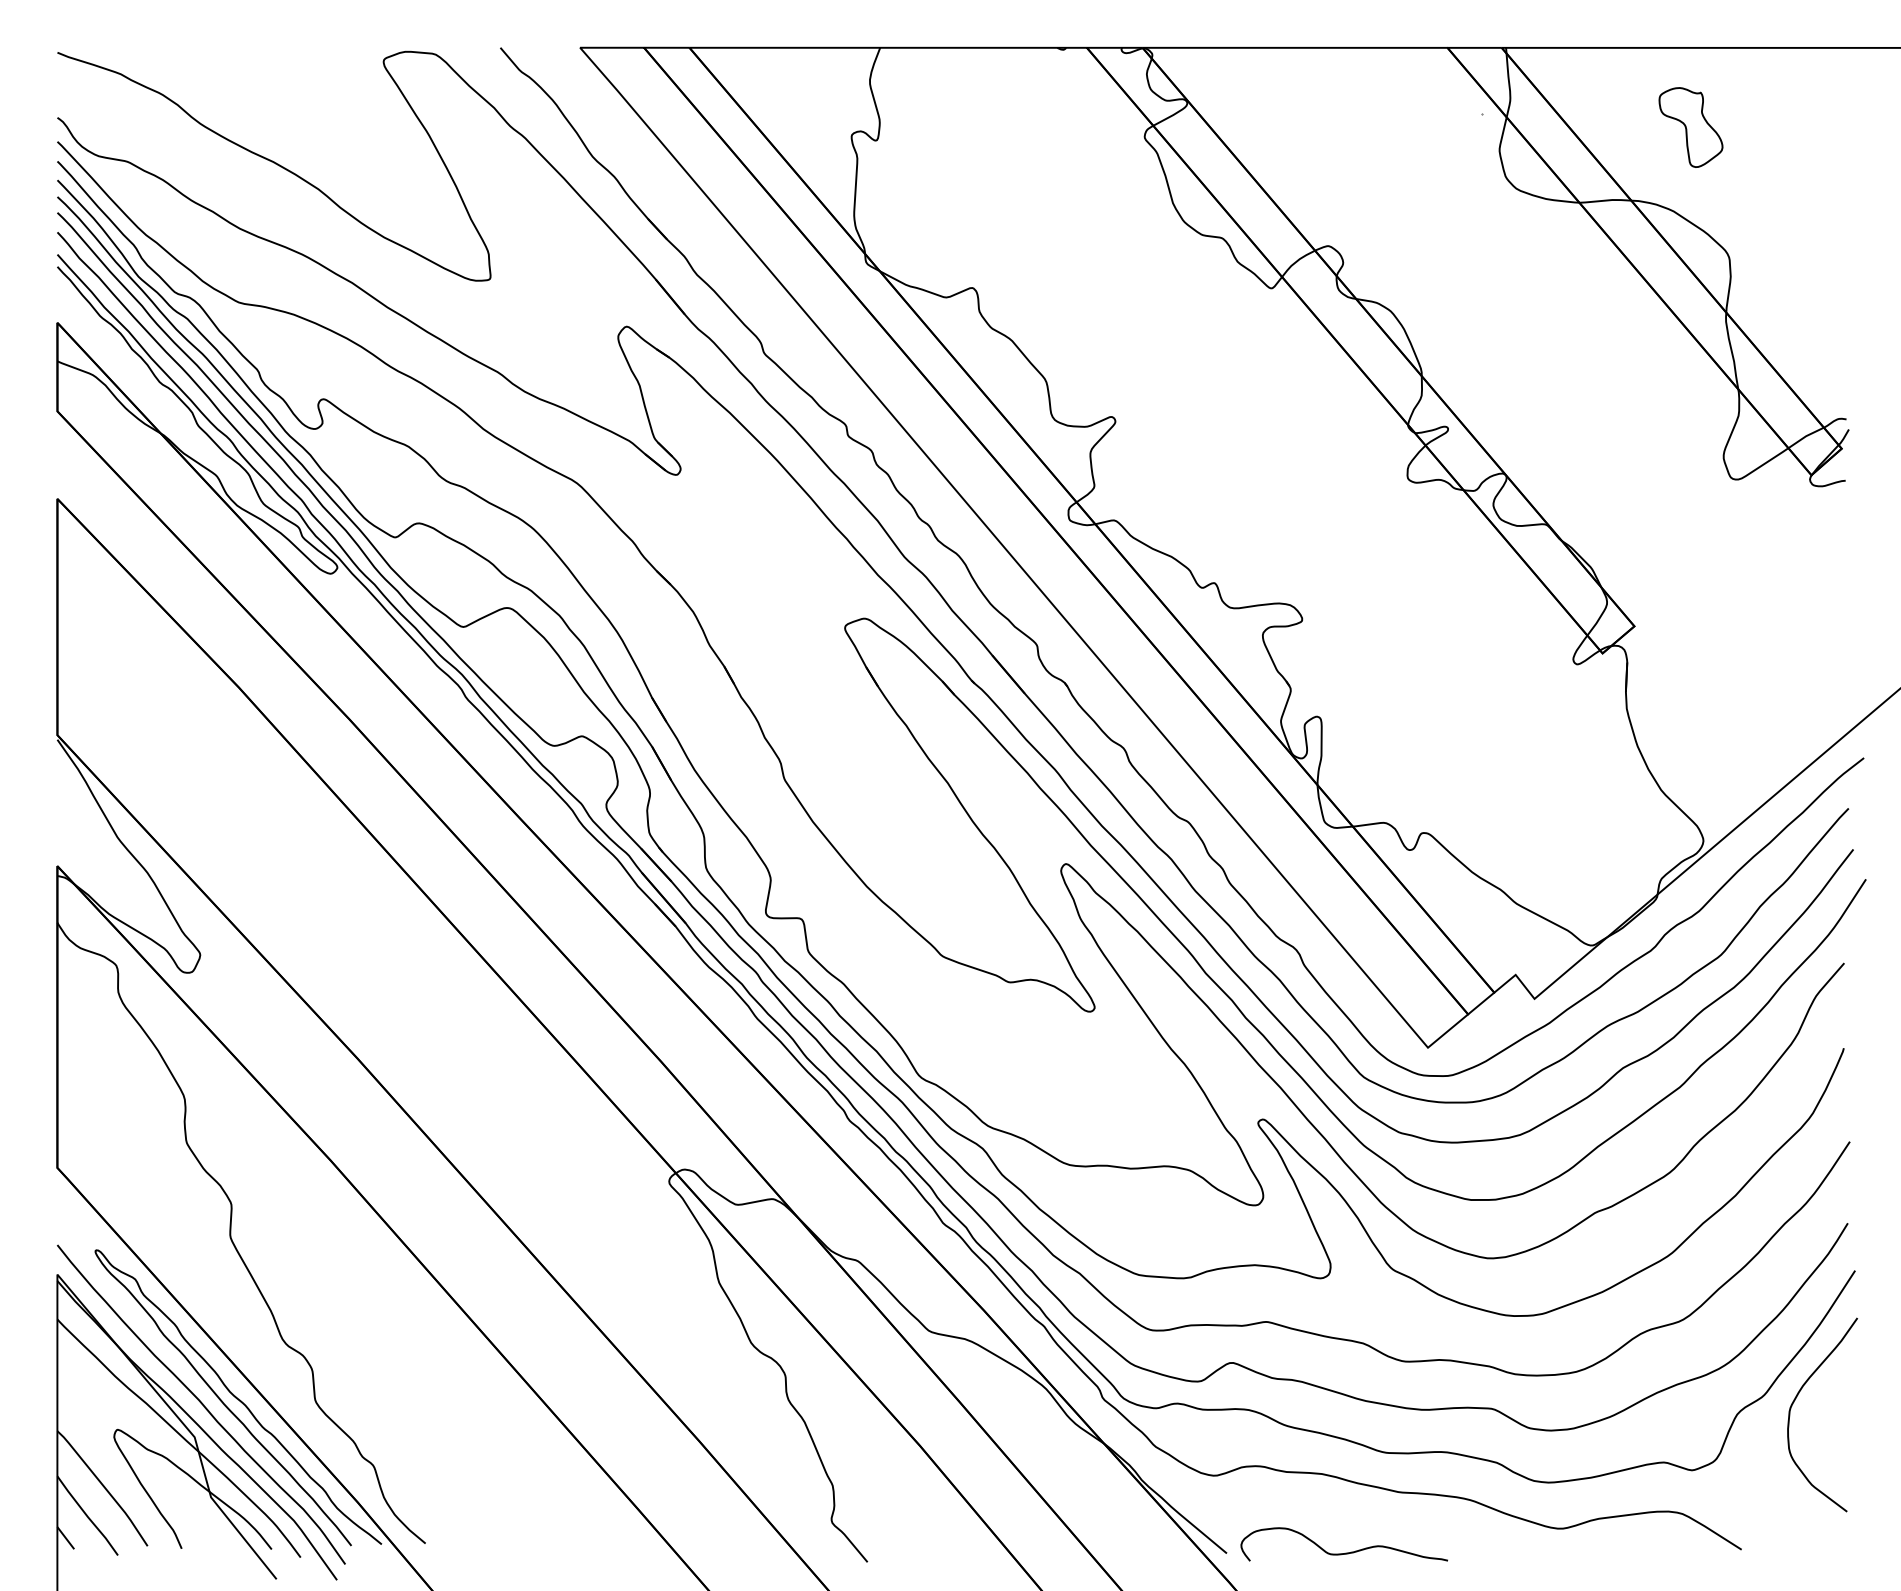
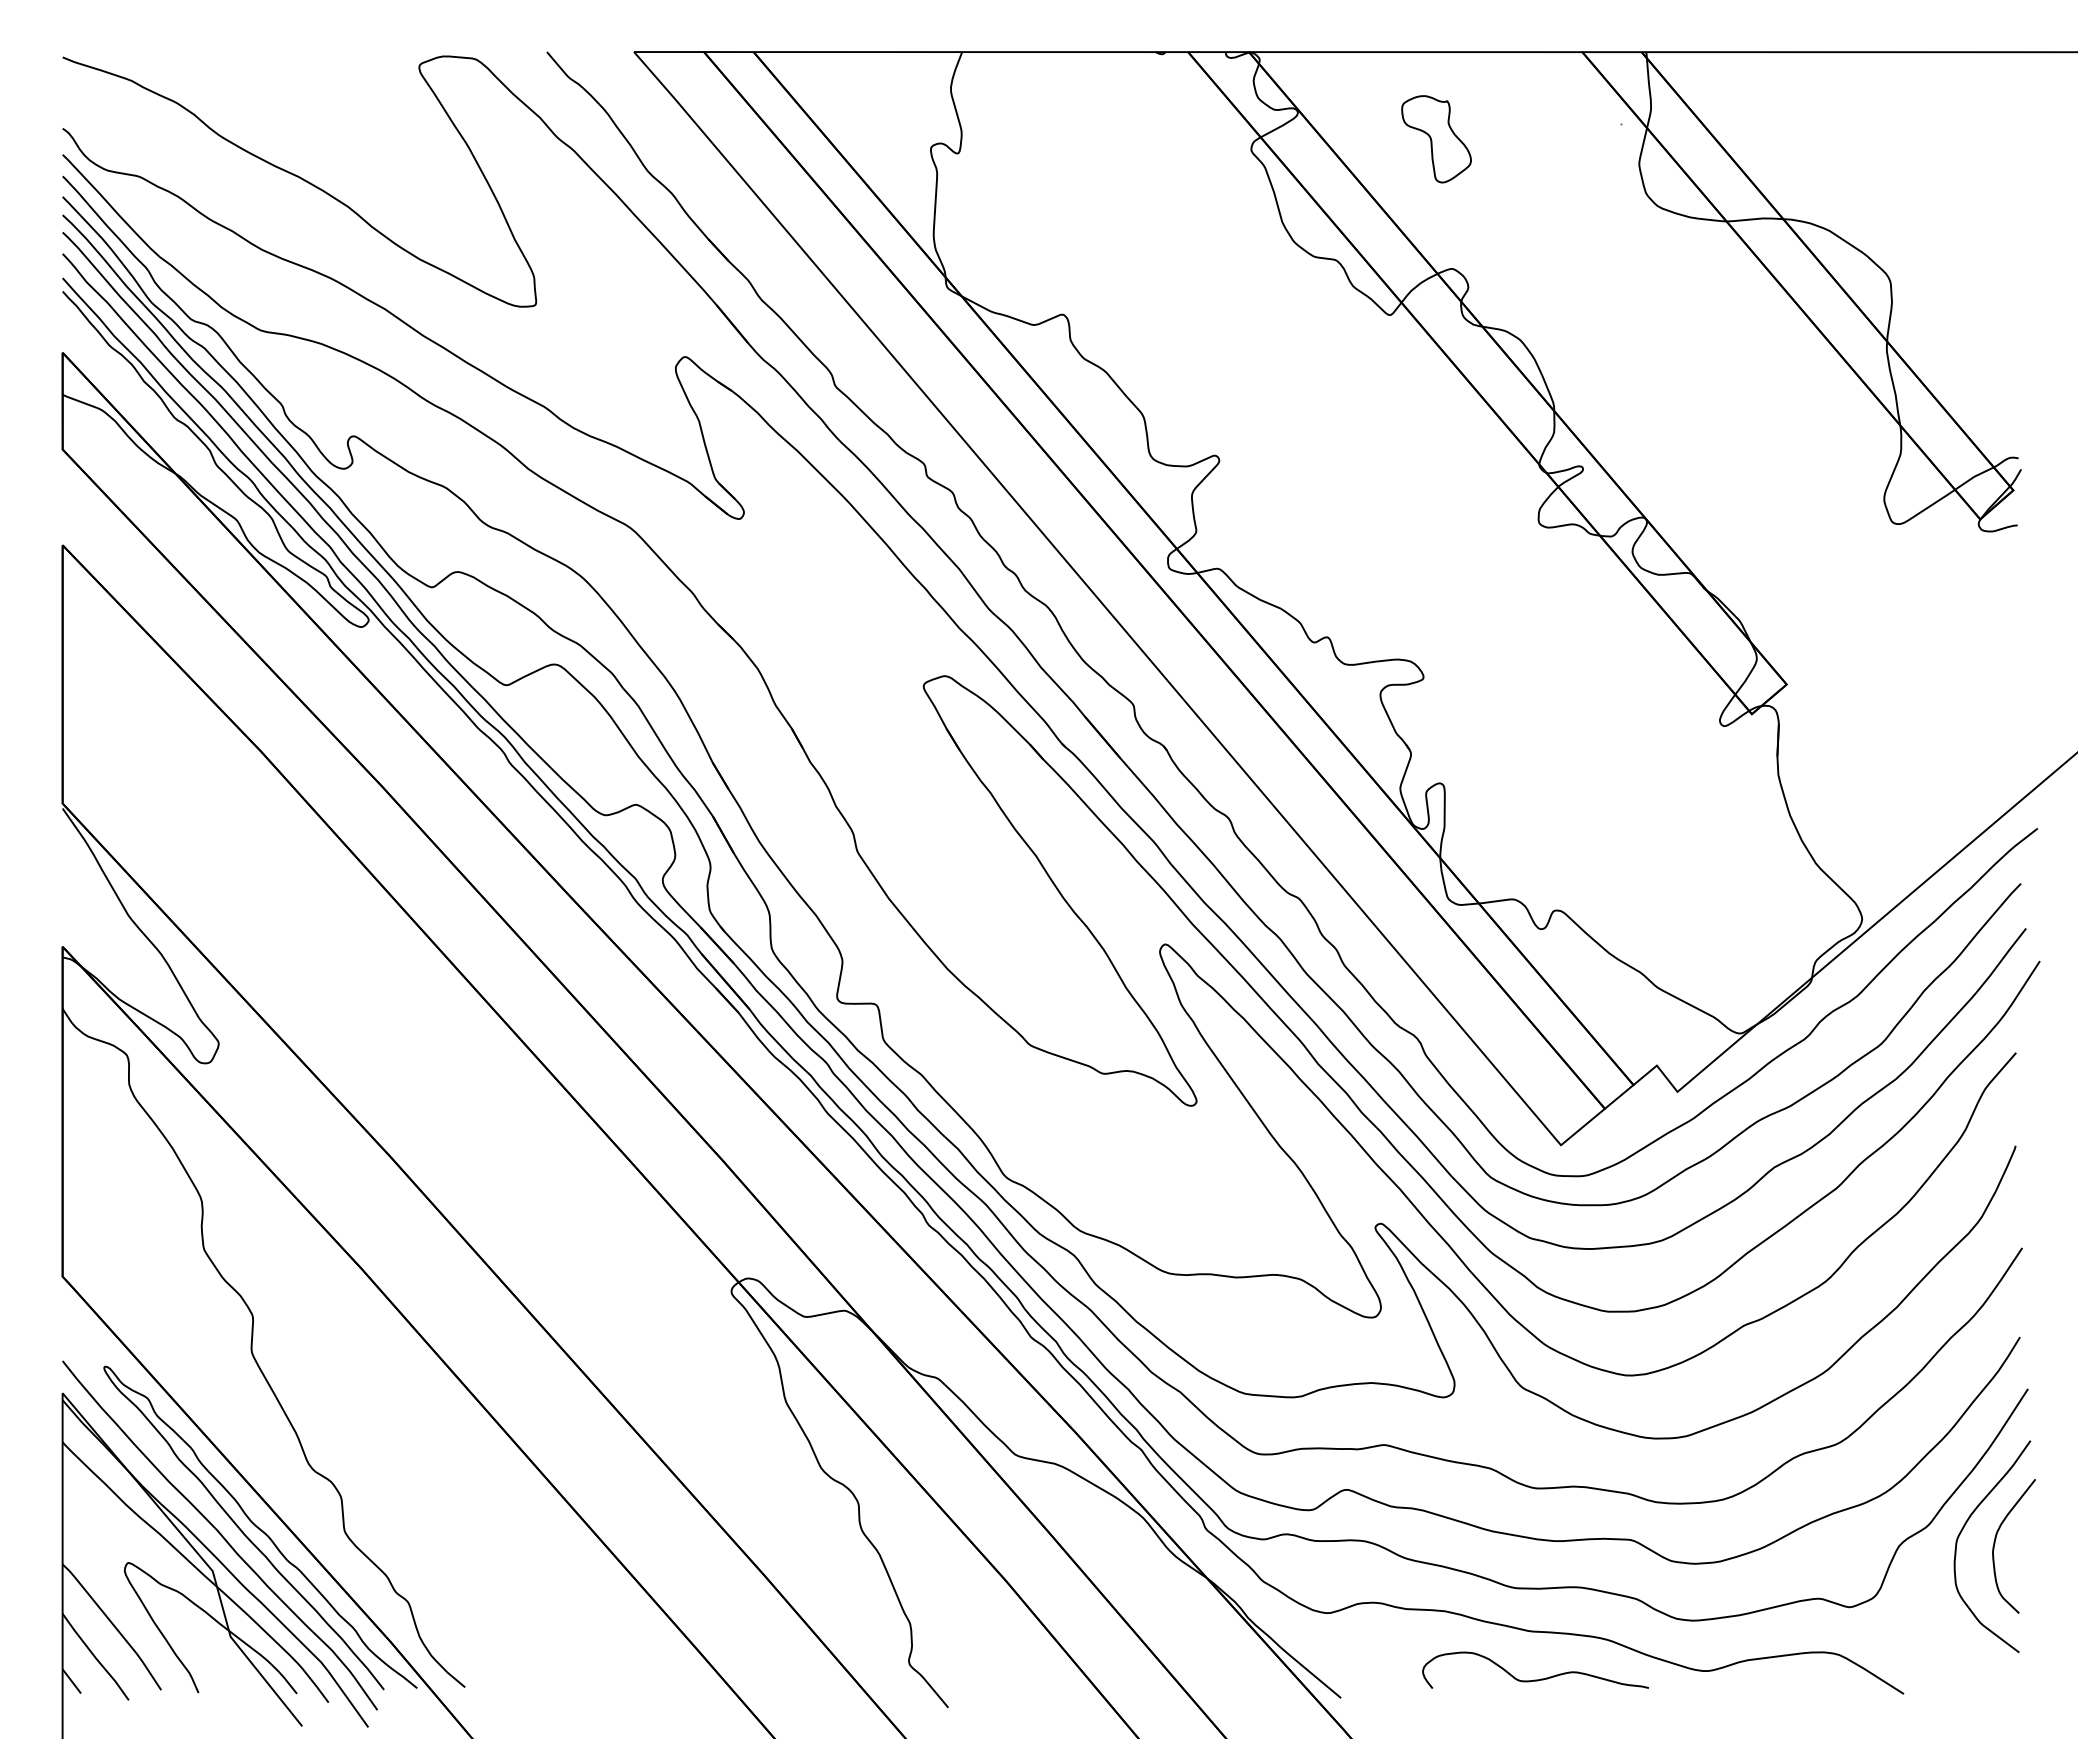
part: (1690, 127) -> (1436, 139), moved
curve: (1825, 1412) -> (1995, 1544), added
curve: (1344, 1552) -> (1535, 1679), moved

